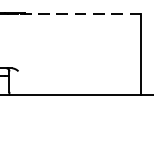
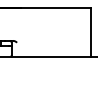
line: (80, 14) -> (54, 8), dashed -> solid

